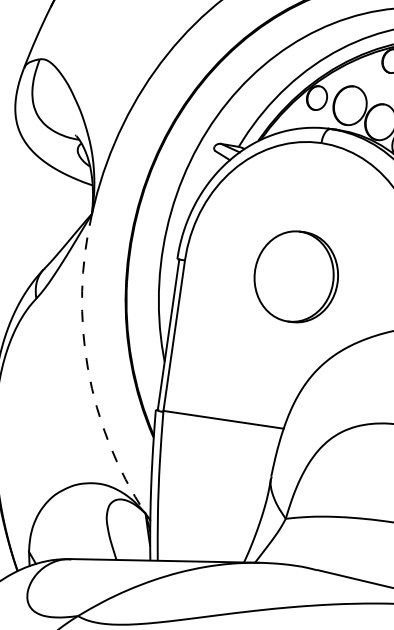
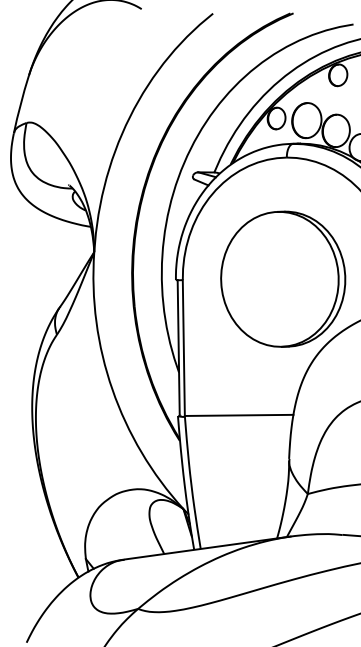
part: (296, 276) -> (283, 278), size x1.67
arc: (88, 368) -> (112, 389), dashed -> solid

